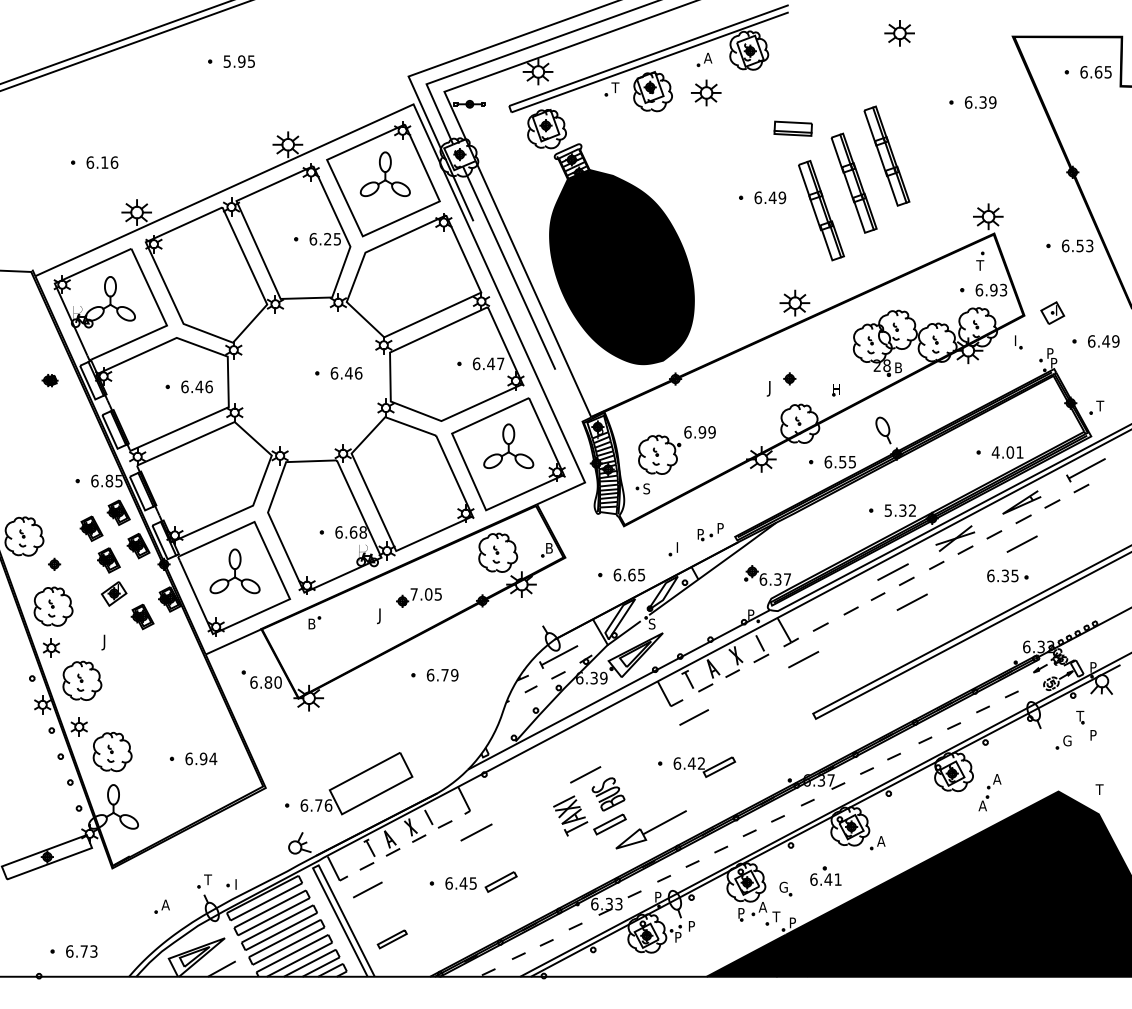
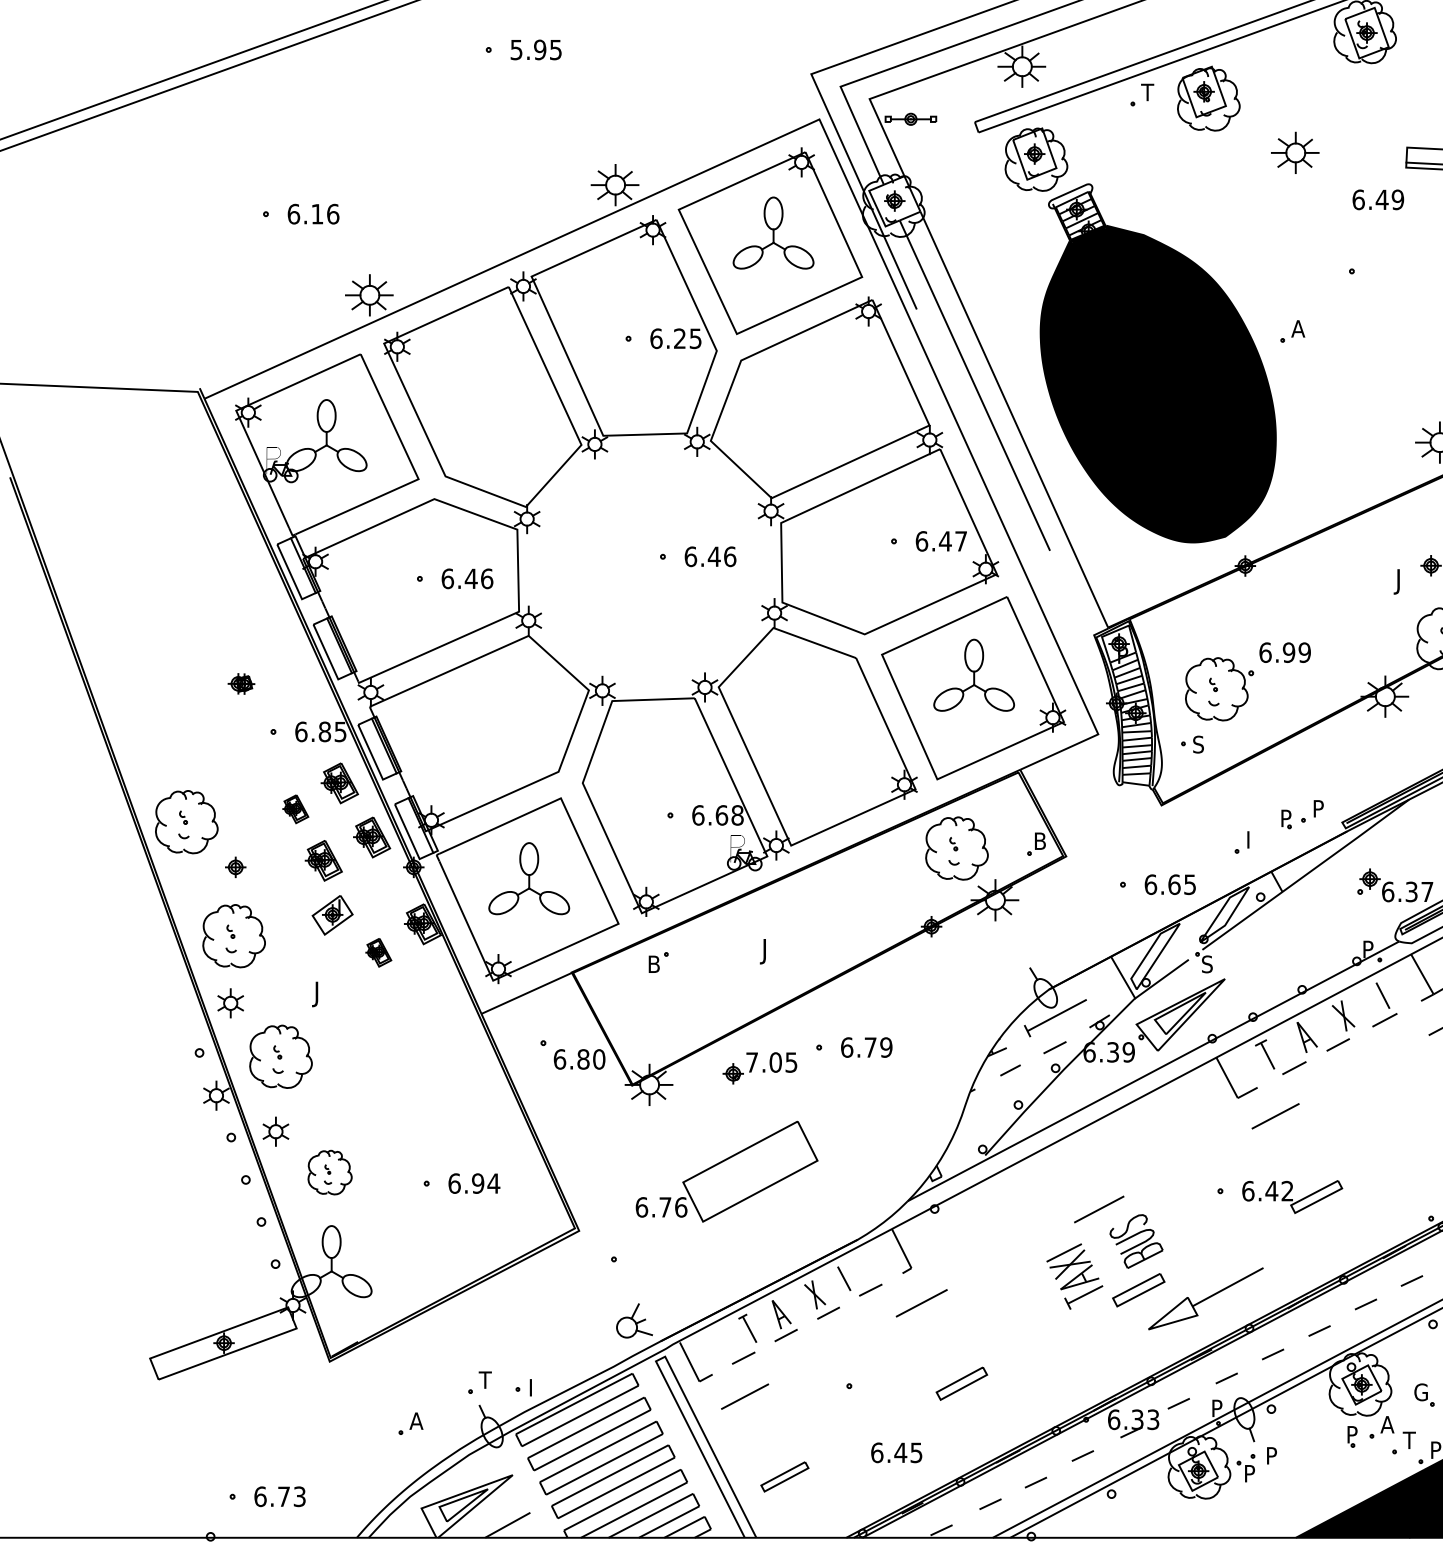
part: (704, 60) -> (1292, 332), moved
part: (706, 92) -> (1295, 152), moved
text: (770, 197) -> (1378, 199), moved
part: (49, 380) -> (240, 683), moved
part: (91, 528) -> (295, 808), size x0.7
part: (418, 597) -> (759, 1067), moved
part: (142, 616) -> (378, 952), size x0.7
part: (112, 752) -> (329, 1173), size x0.7
part: (356, 783) -> (726, 1171), moved
text: (460, 883) -> (895, 1452), moved

